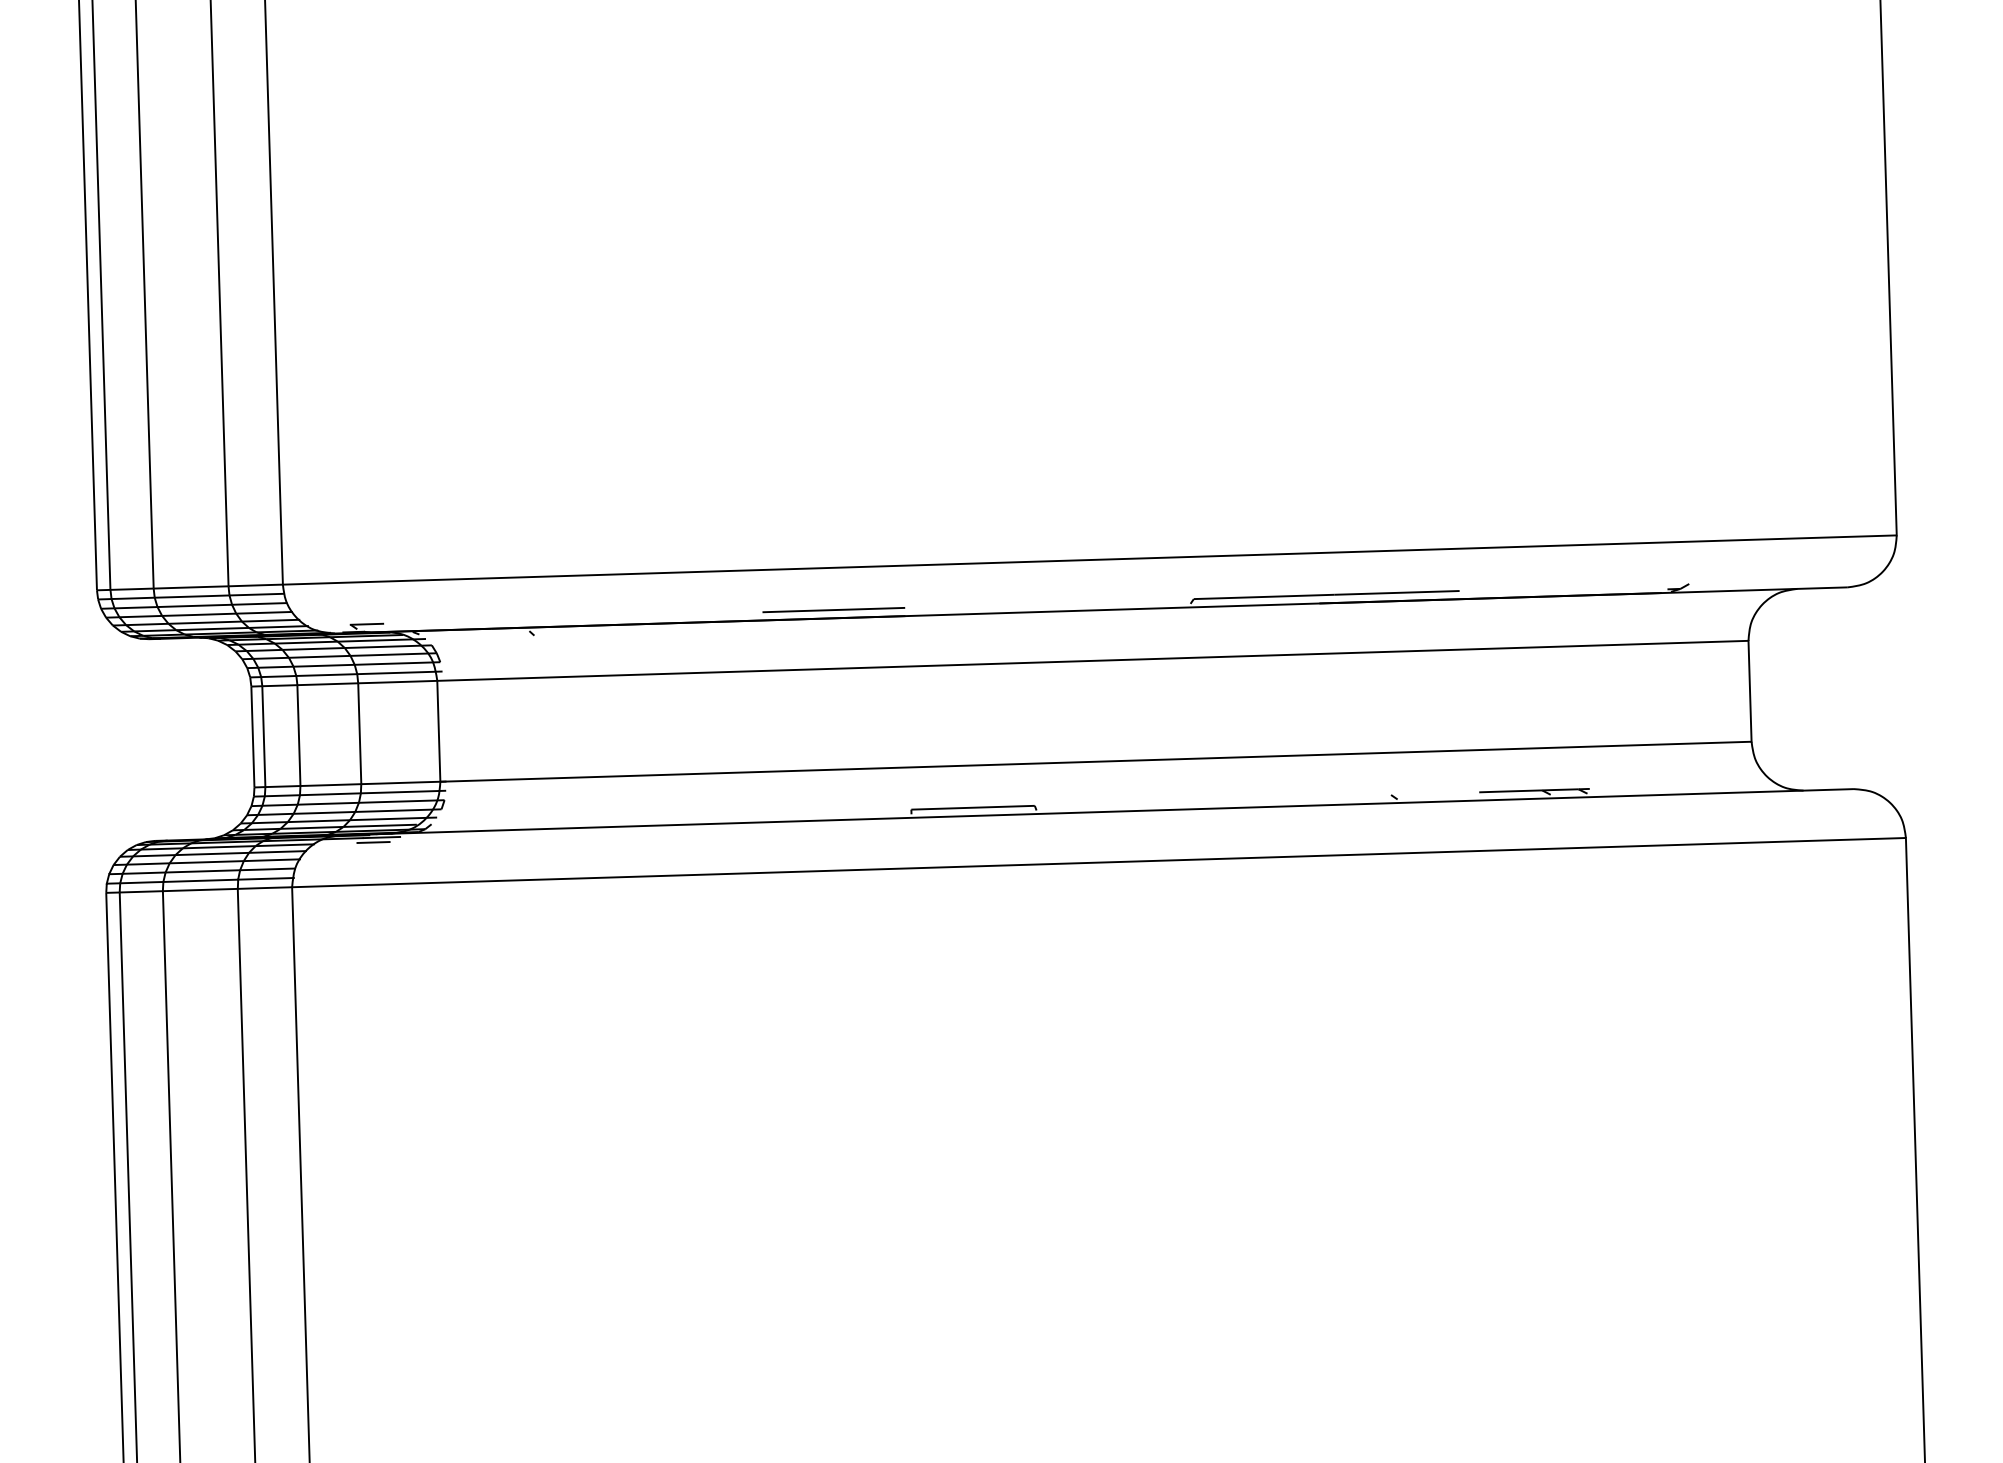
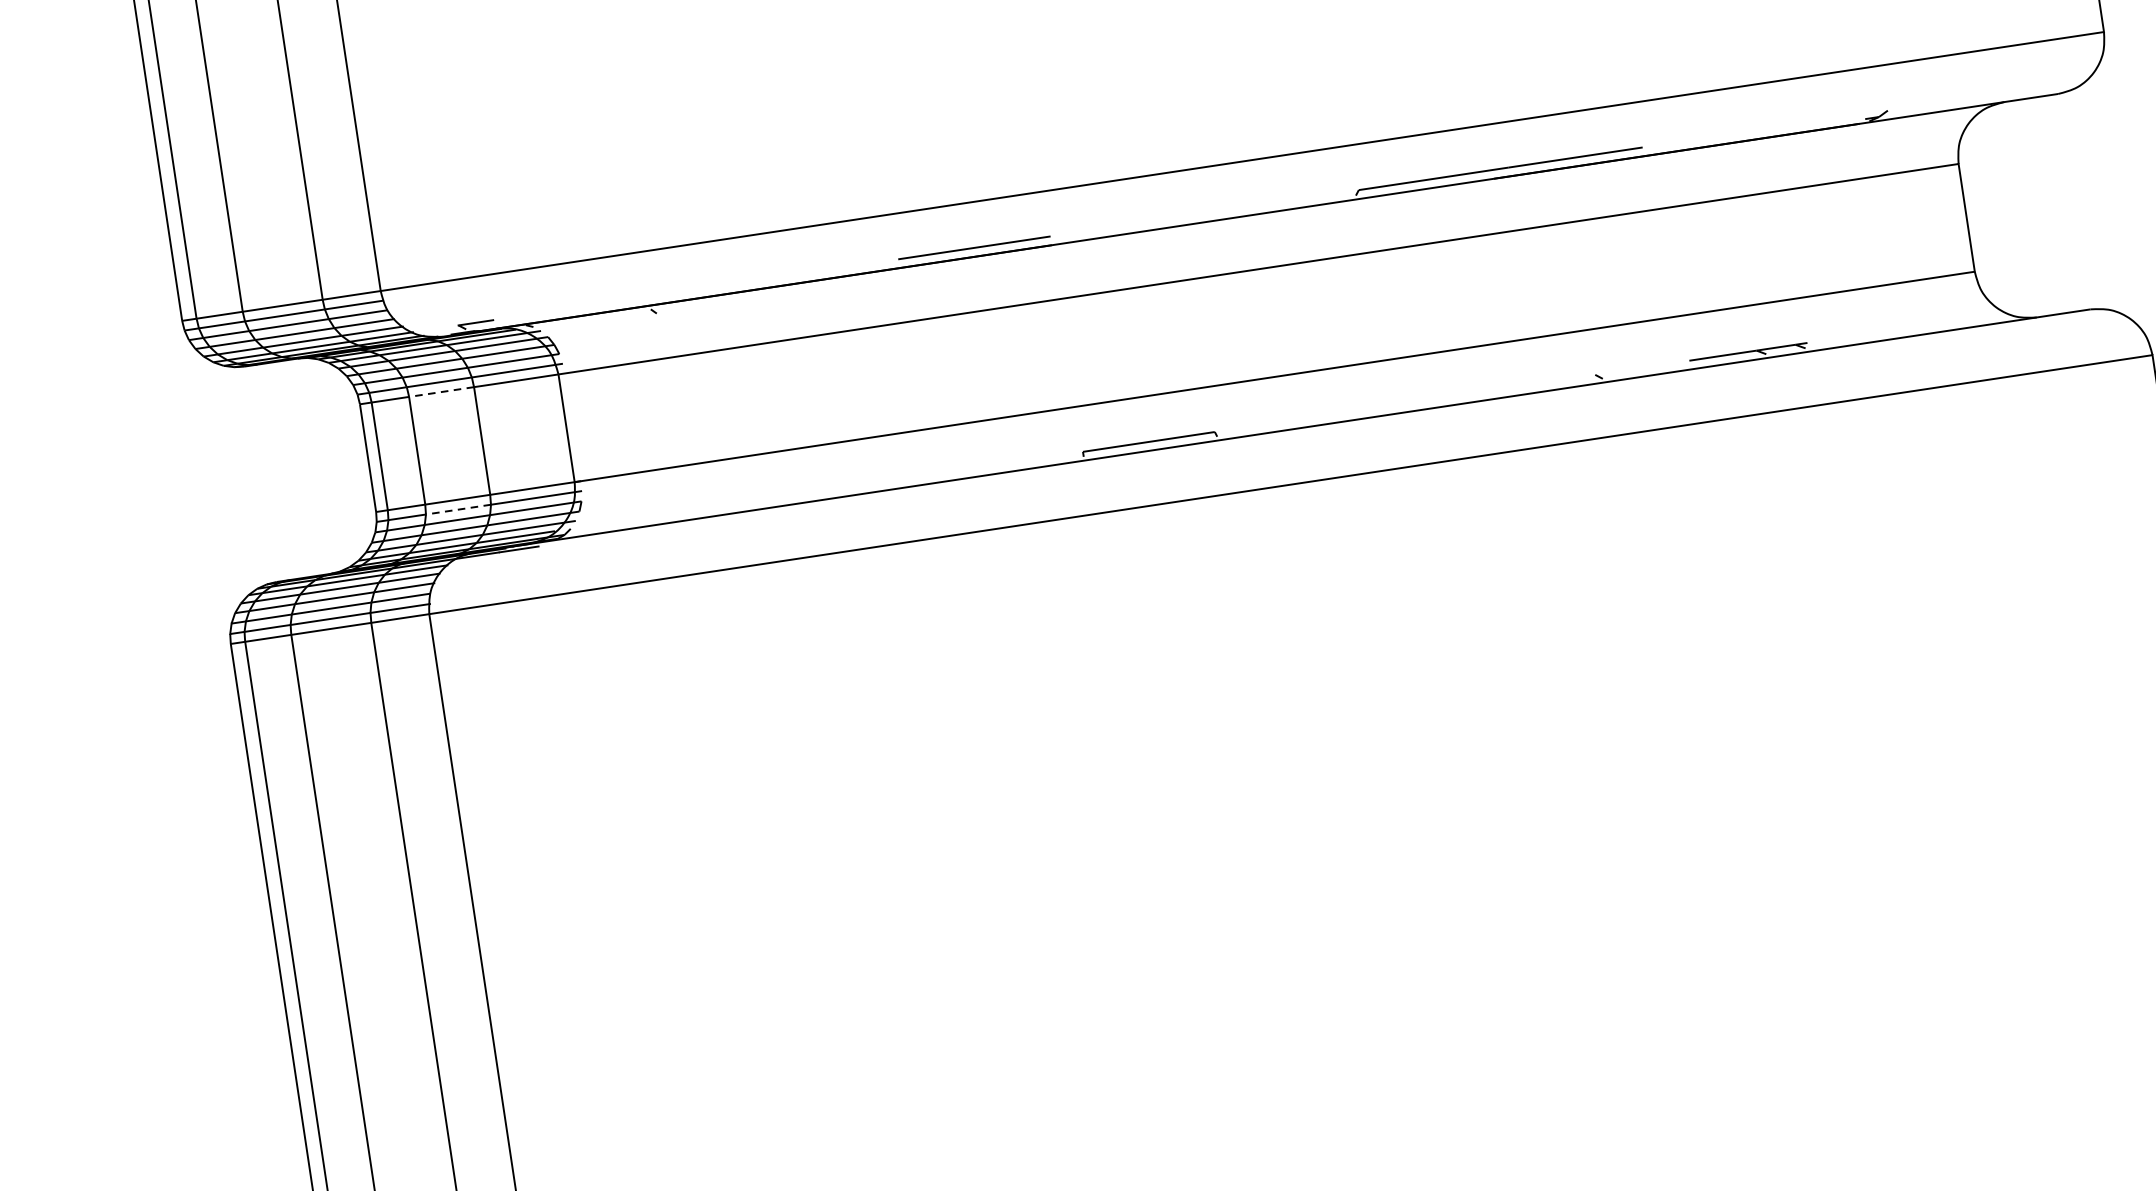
line: (327, 684) -> (441, 392), solid -> dashed
line: (329, 794) -> (457, 509), solid -> dashed
line: (373, 842) -> (510, 555), removed

